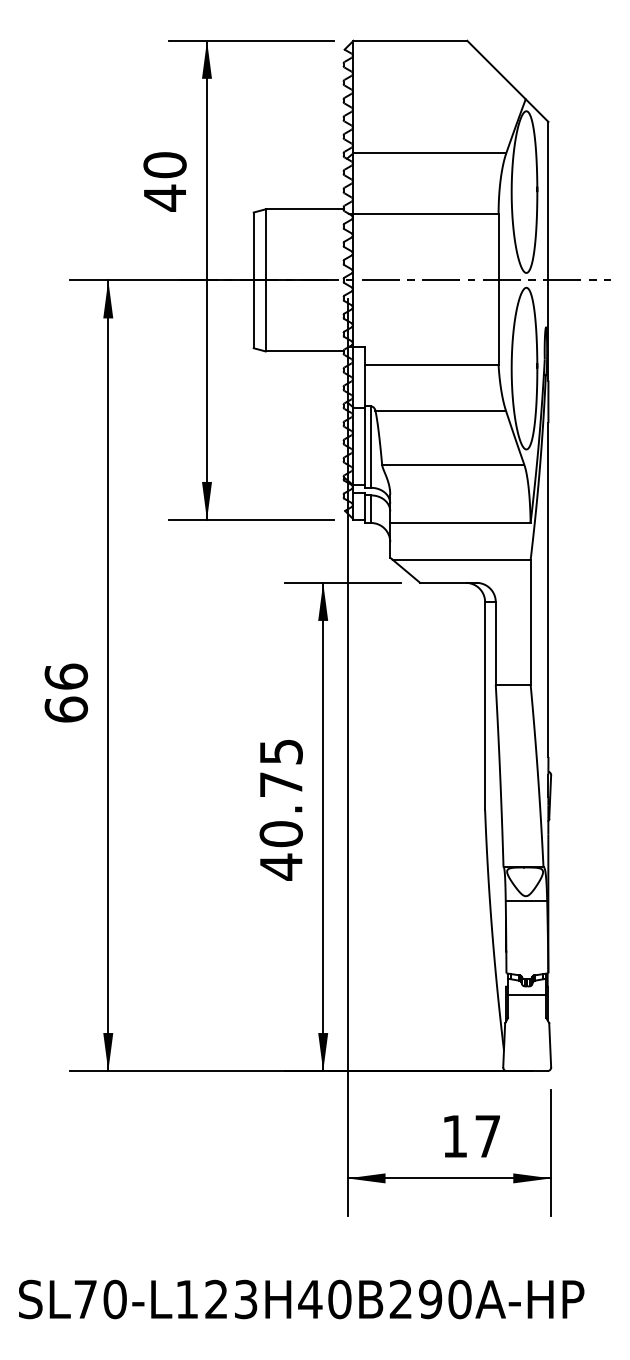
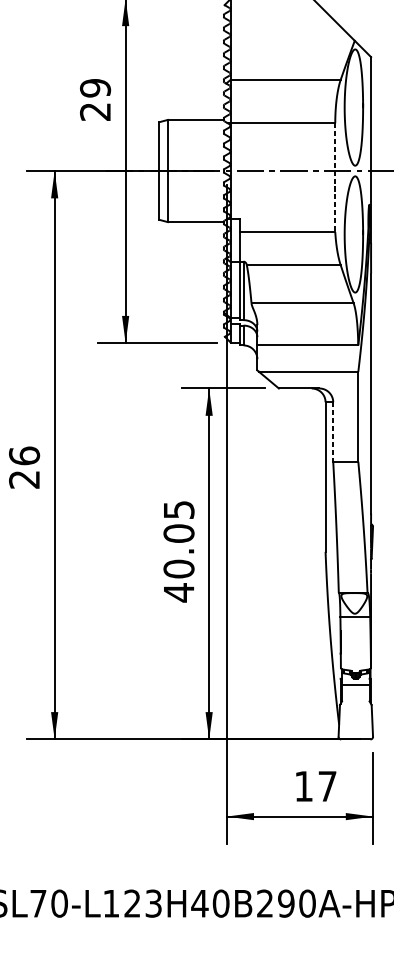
text: (164, 181) -> (95, 99), 40 -> 29
line: (498, 289) -> (335, 177), solid -> dashed
line: (495, 643) -> (333, 432), solid -> dashed
text: (66, 709) -> (24, 479), 66 -> 26
text: (280, 784) -> (178, 533), 40.75 -> 40.05

